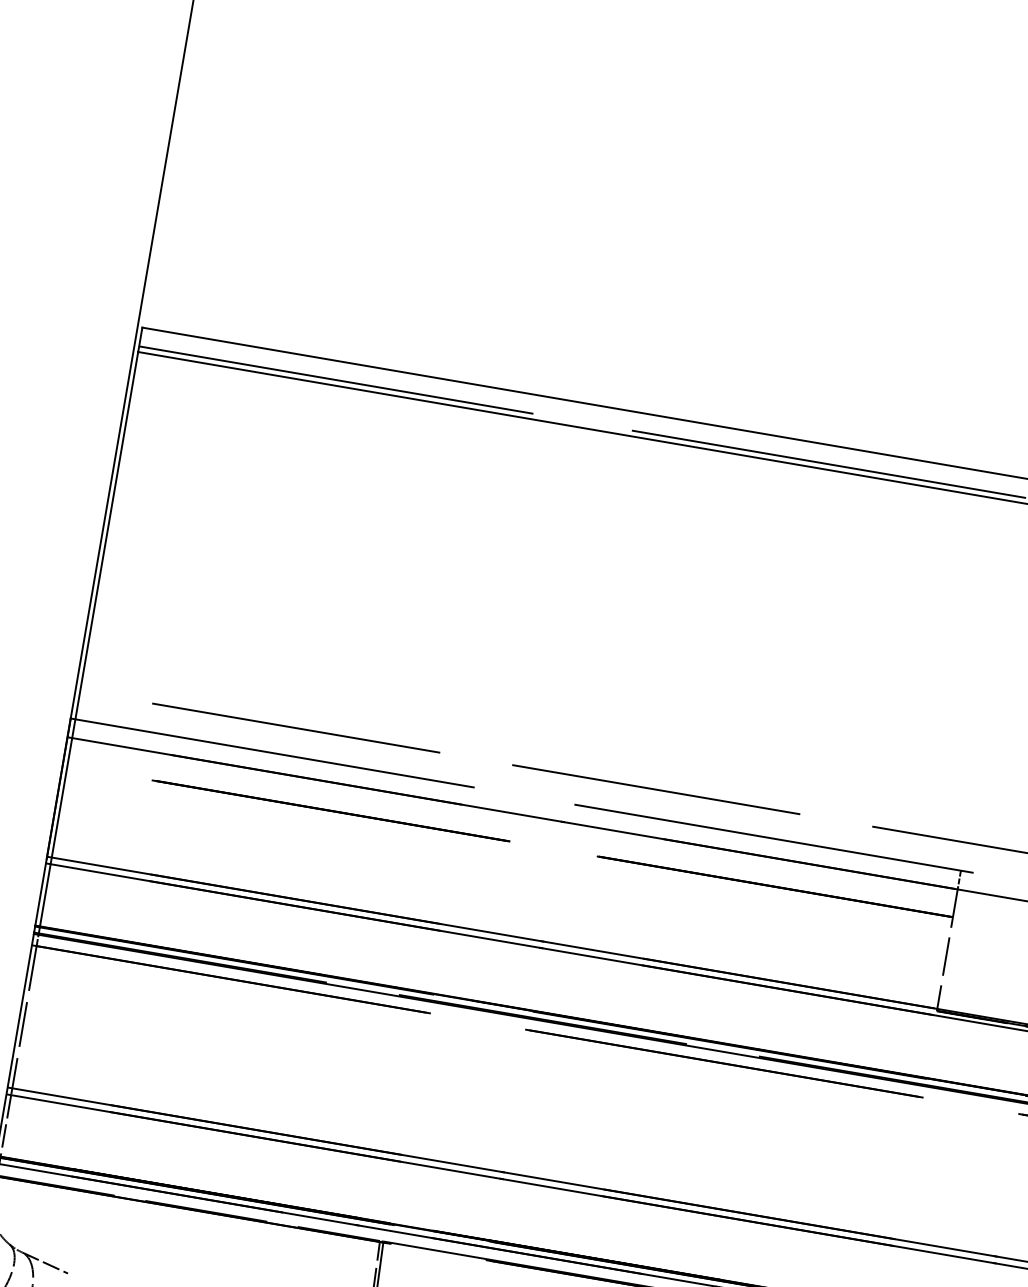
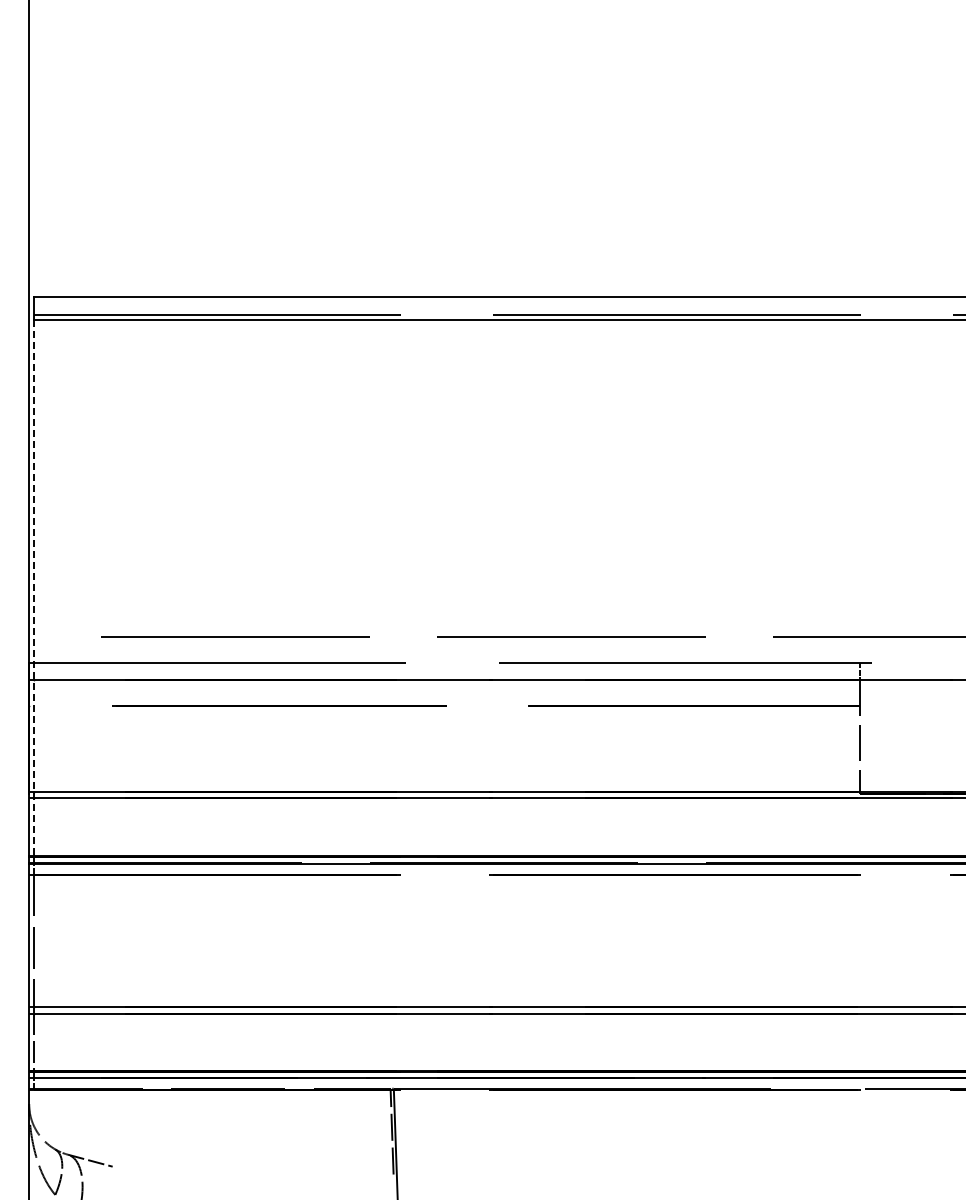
line: (89, 639) -> (33, 588), solid -> dashed

